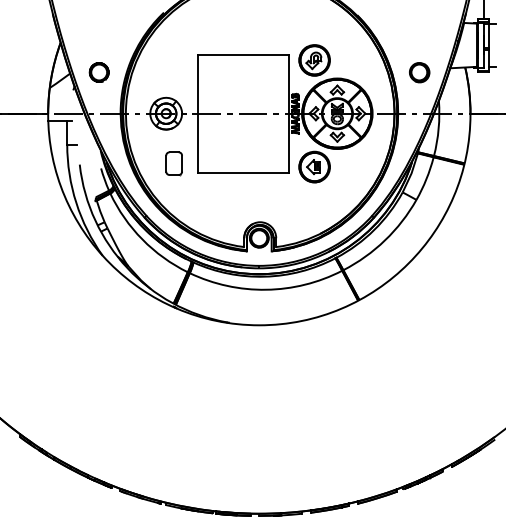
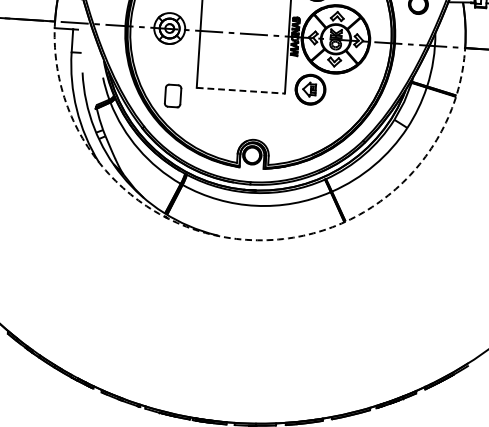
part: (173, 163) -> (172, 95), moved
line: (243, 172) -> (241, 90), solid -> dashed
arc: (259, 325) -> (247, 240), solid -> dashed

